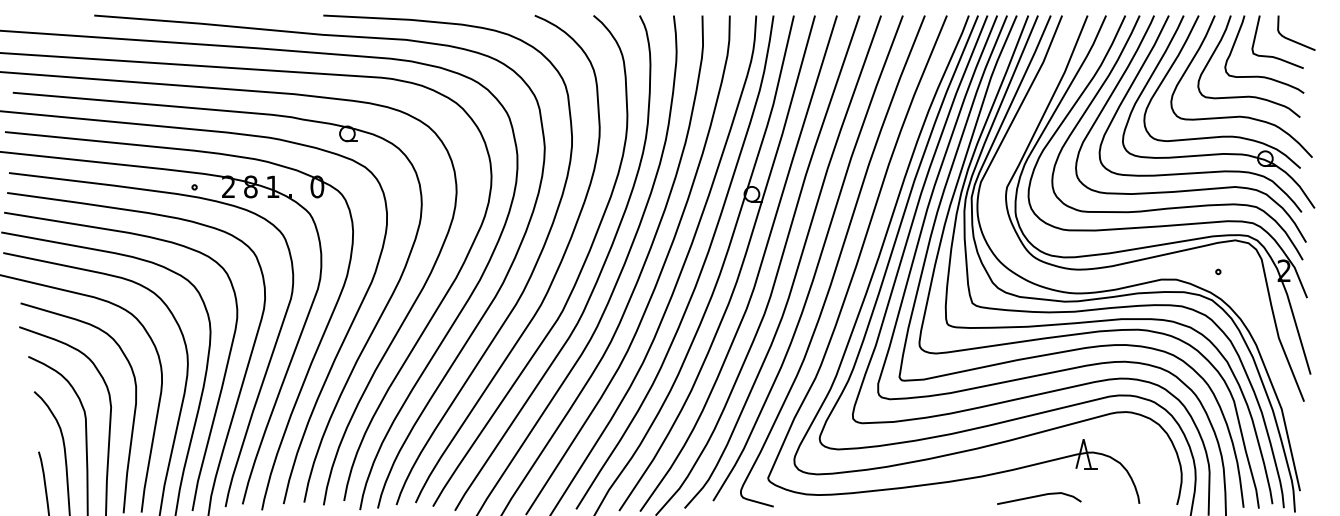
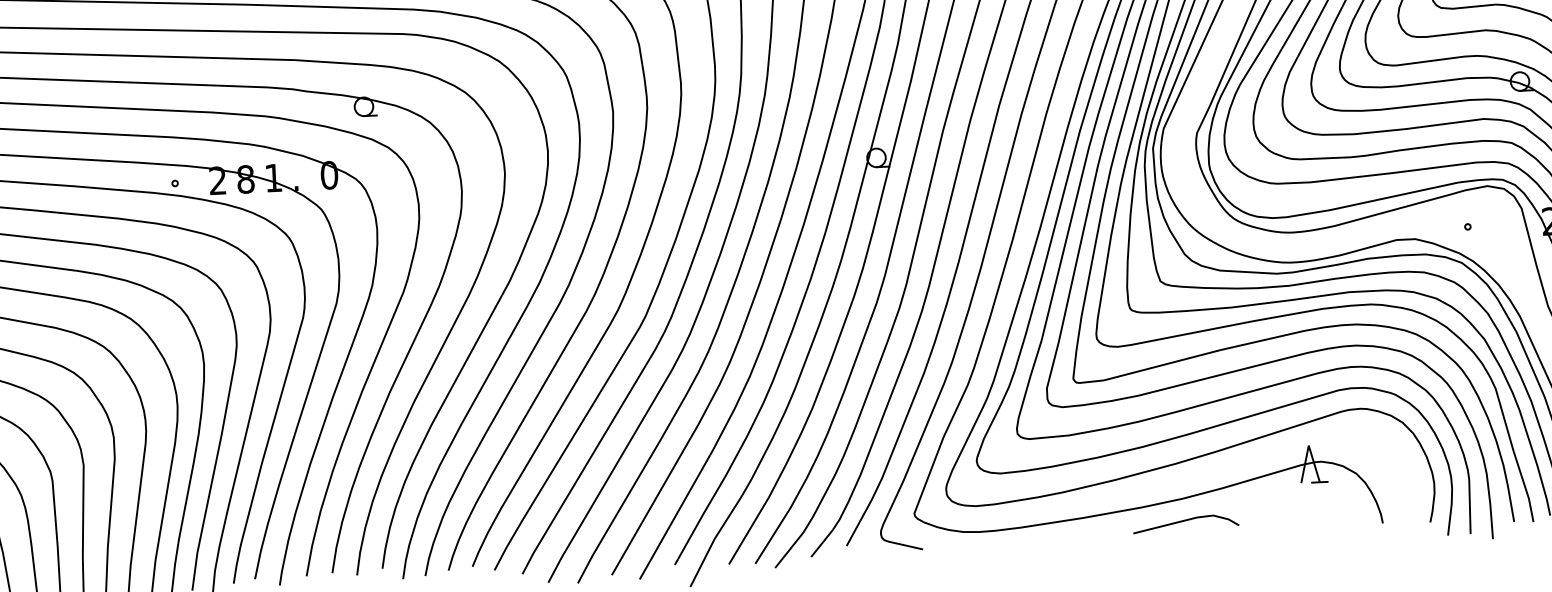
line: (1039, 496) -> (1186, 521), moved

